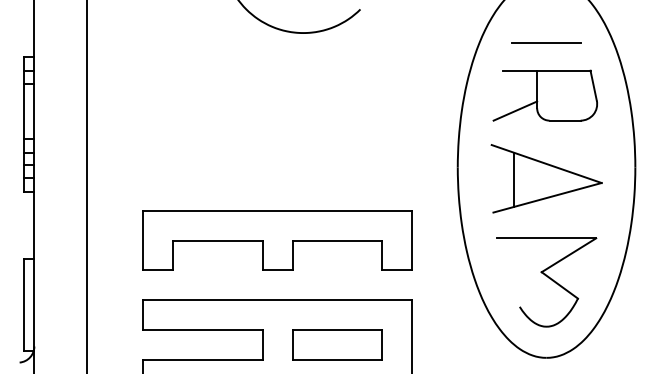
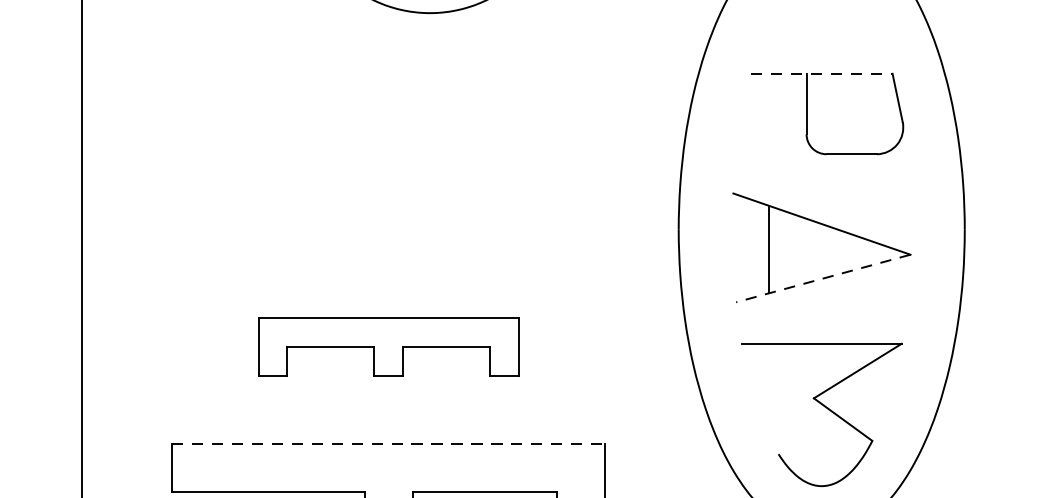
line: (546, 43) -> (821, 29), removed
line: (546, 70) -> (821, 73), solid -> dashed
line: (515, 110) -> (771, 137), removed
line: (547, 197) -> (823, 278), solid -> dashed
part: (277, 240) -> (388, 347), size x0.6
line: (278, 300) -> (389, 443), solid -> dashed

